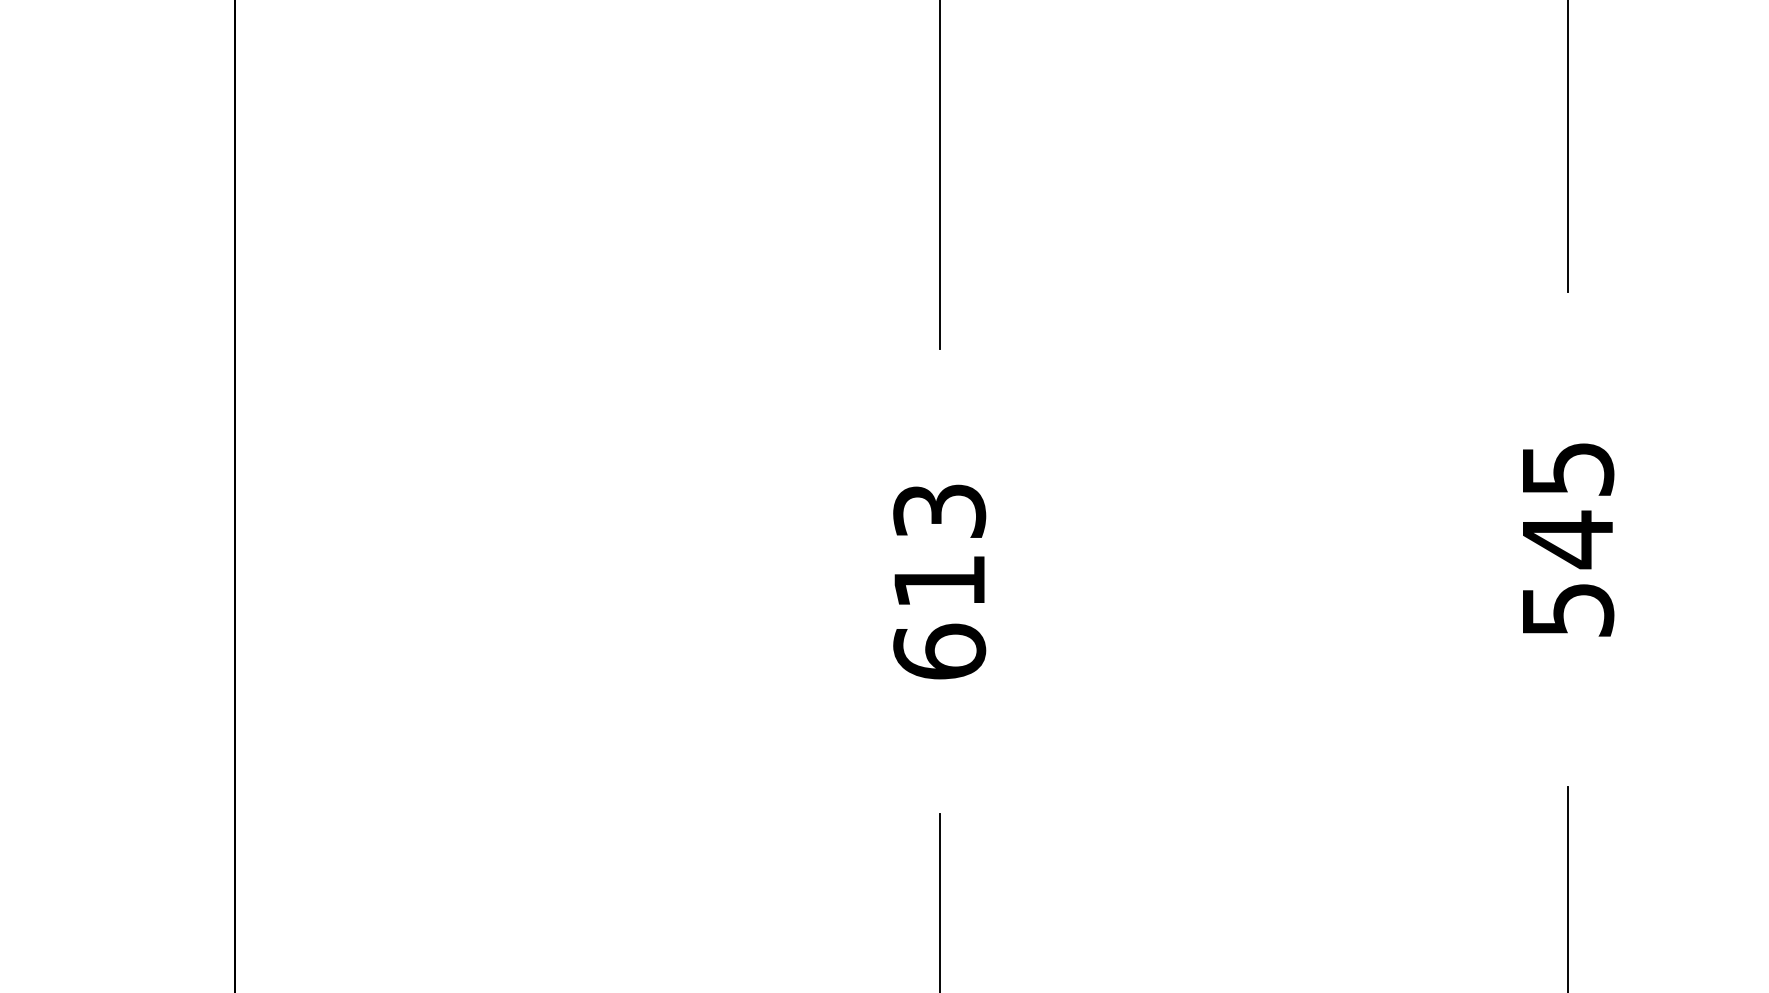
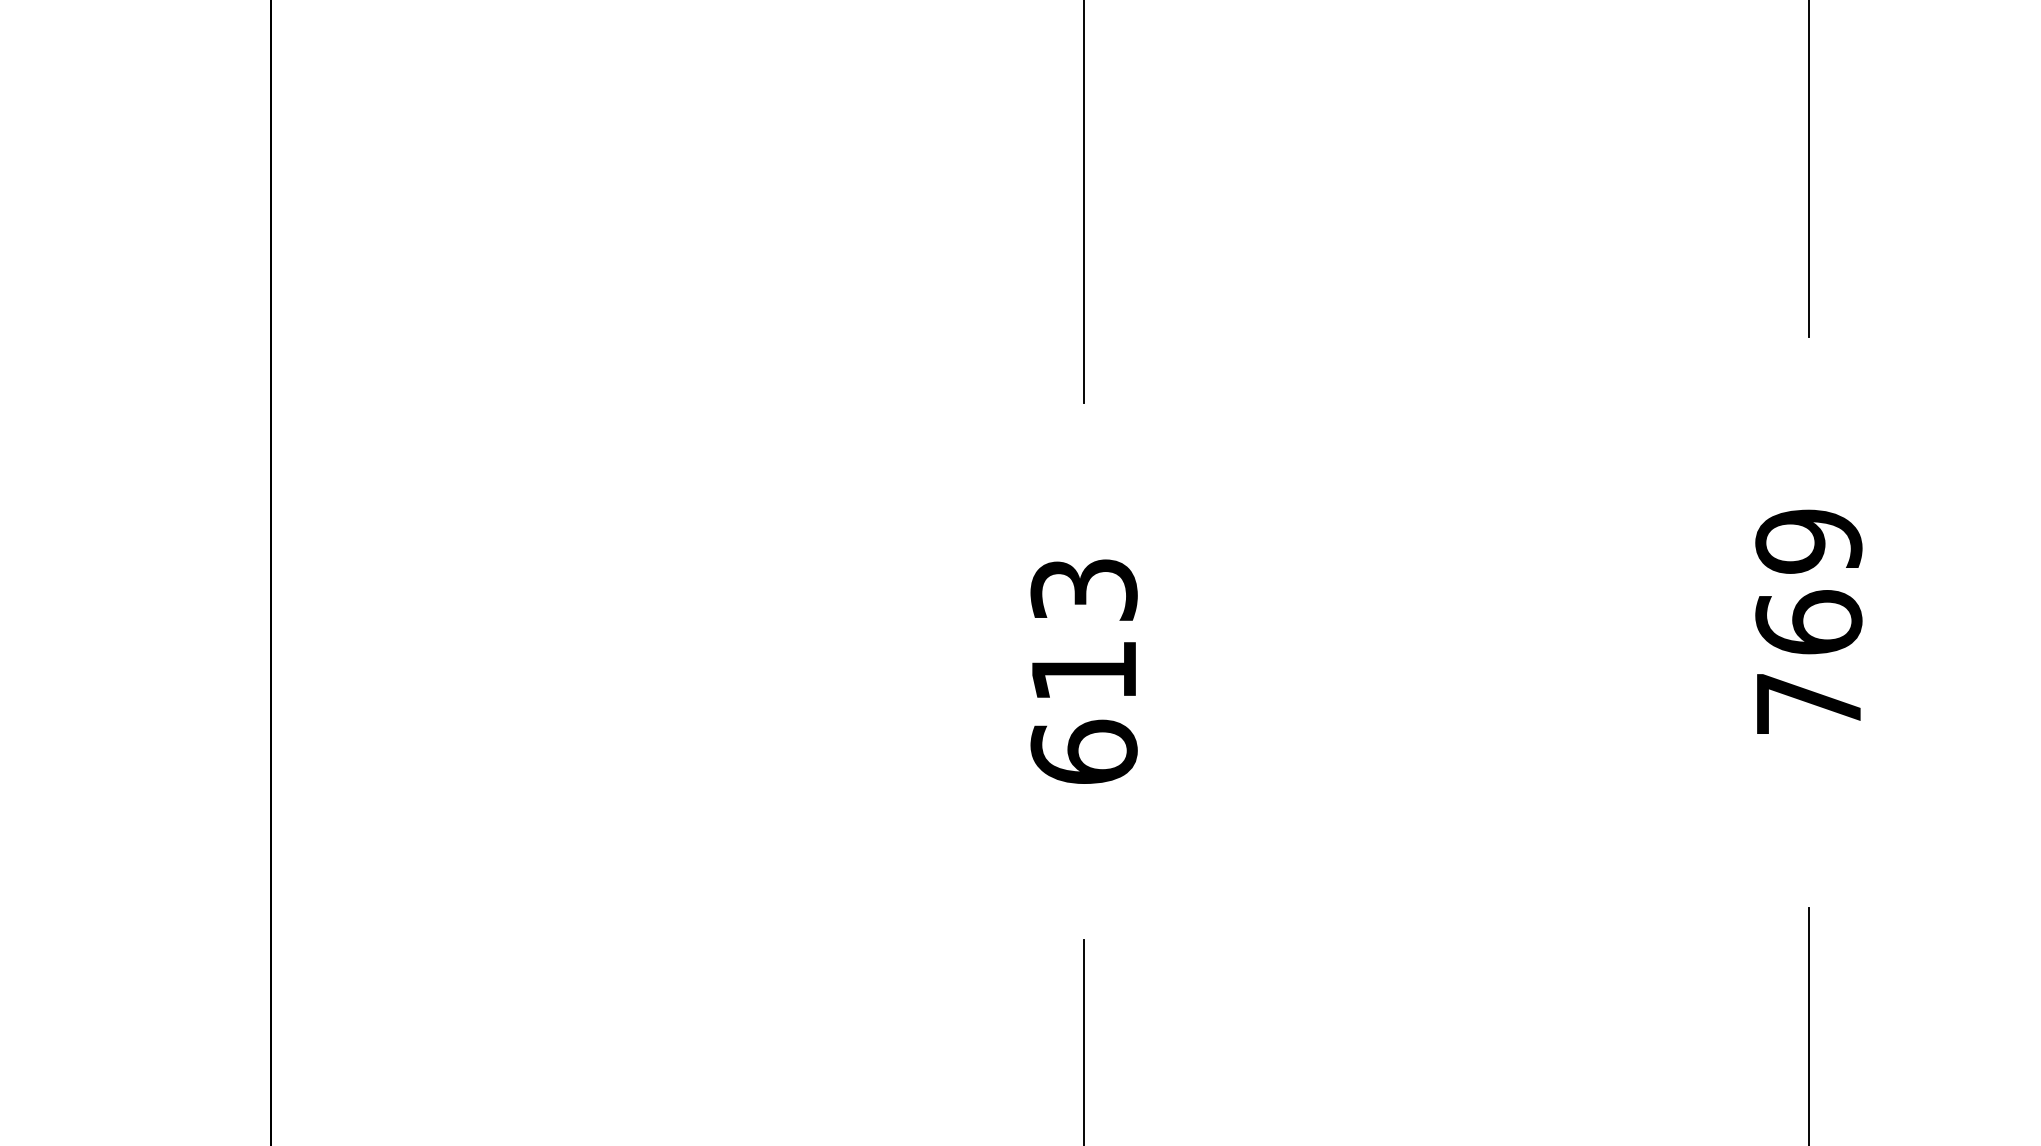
text: (1567, 538) -> (1808, 621), 545 -> 769

